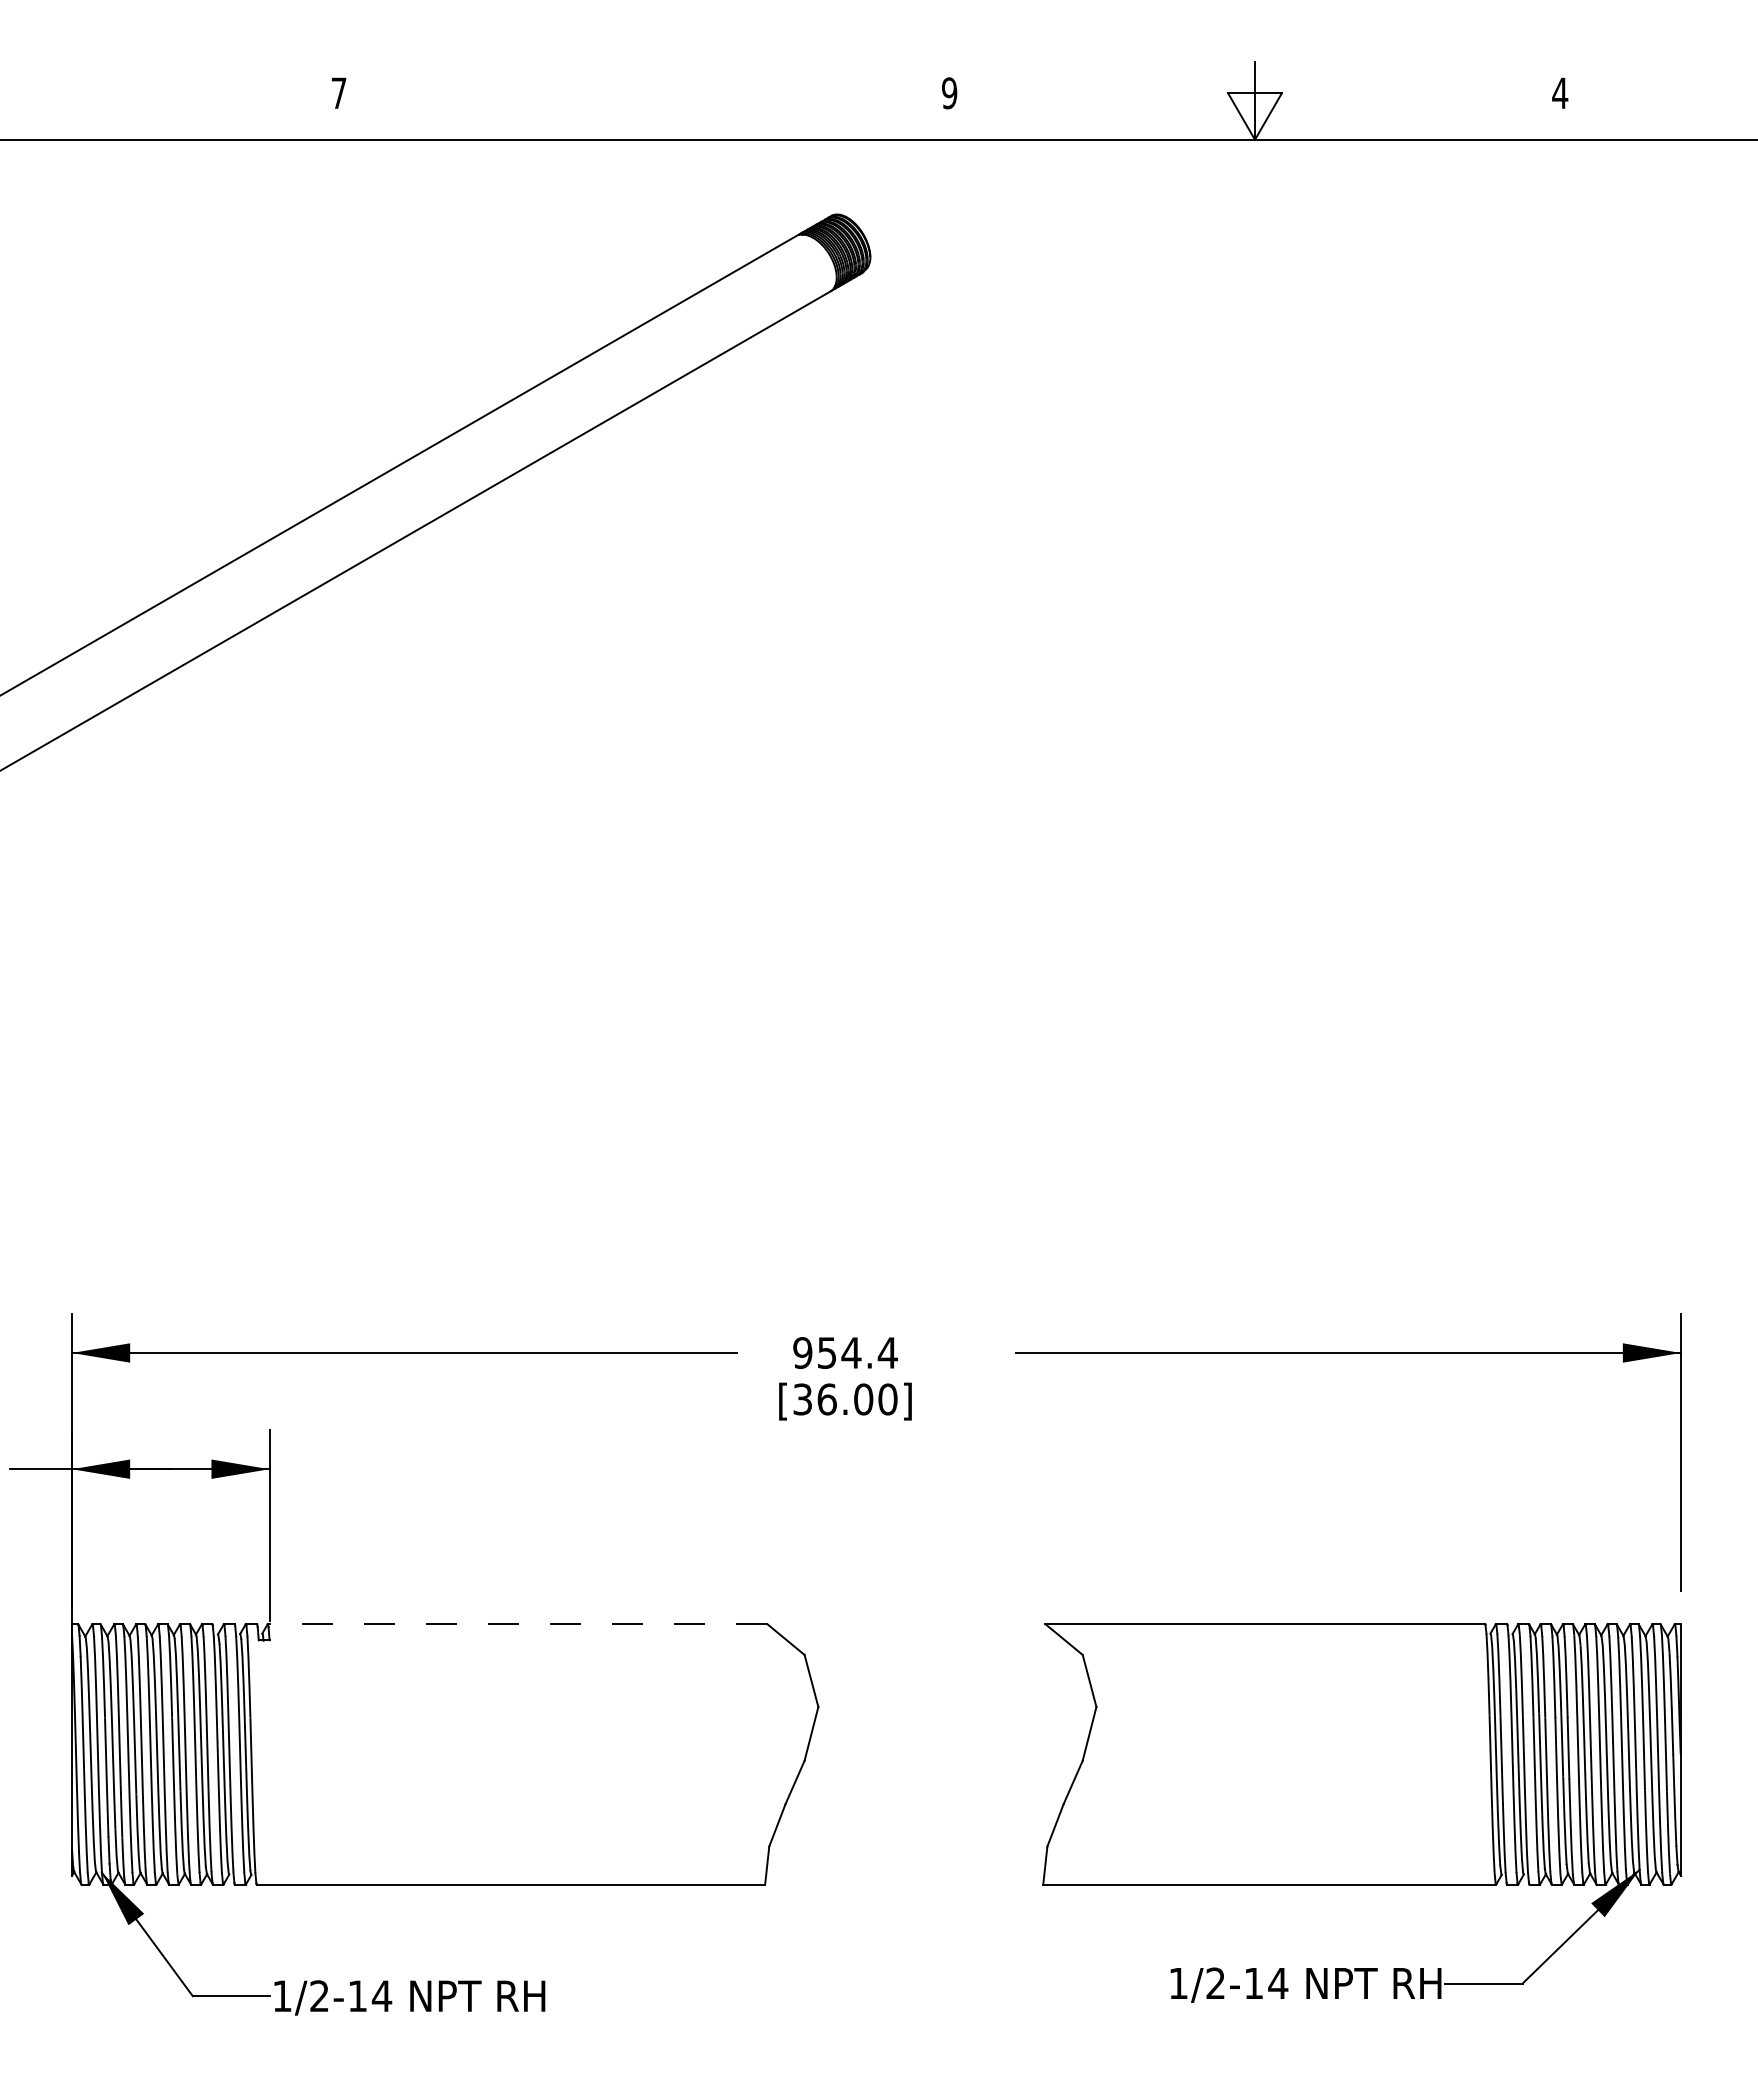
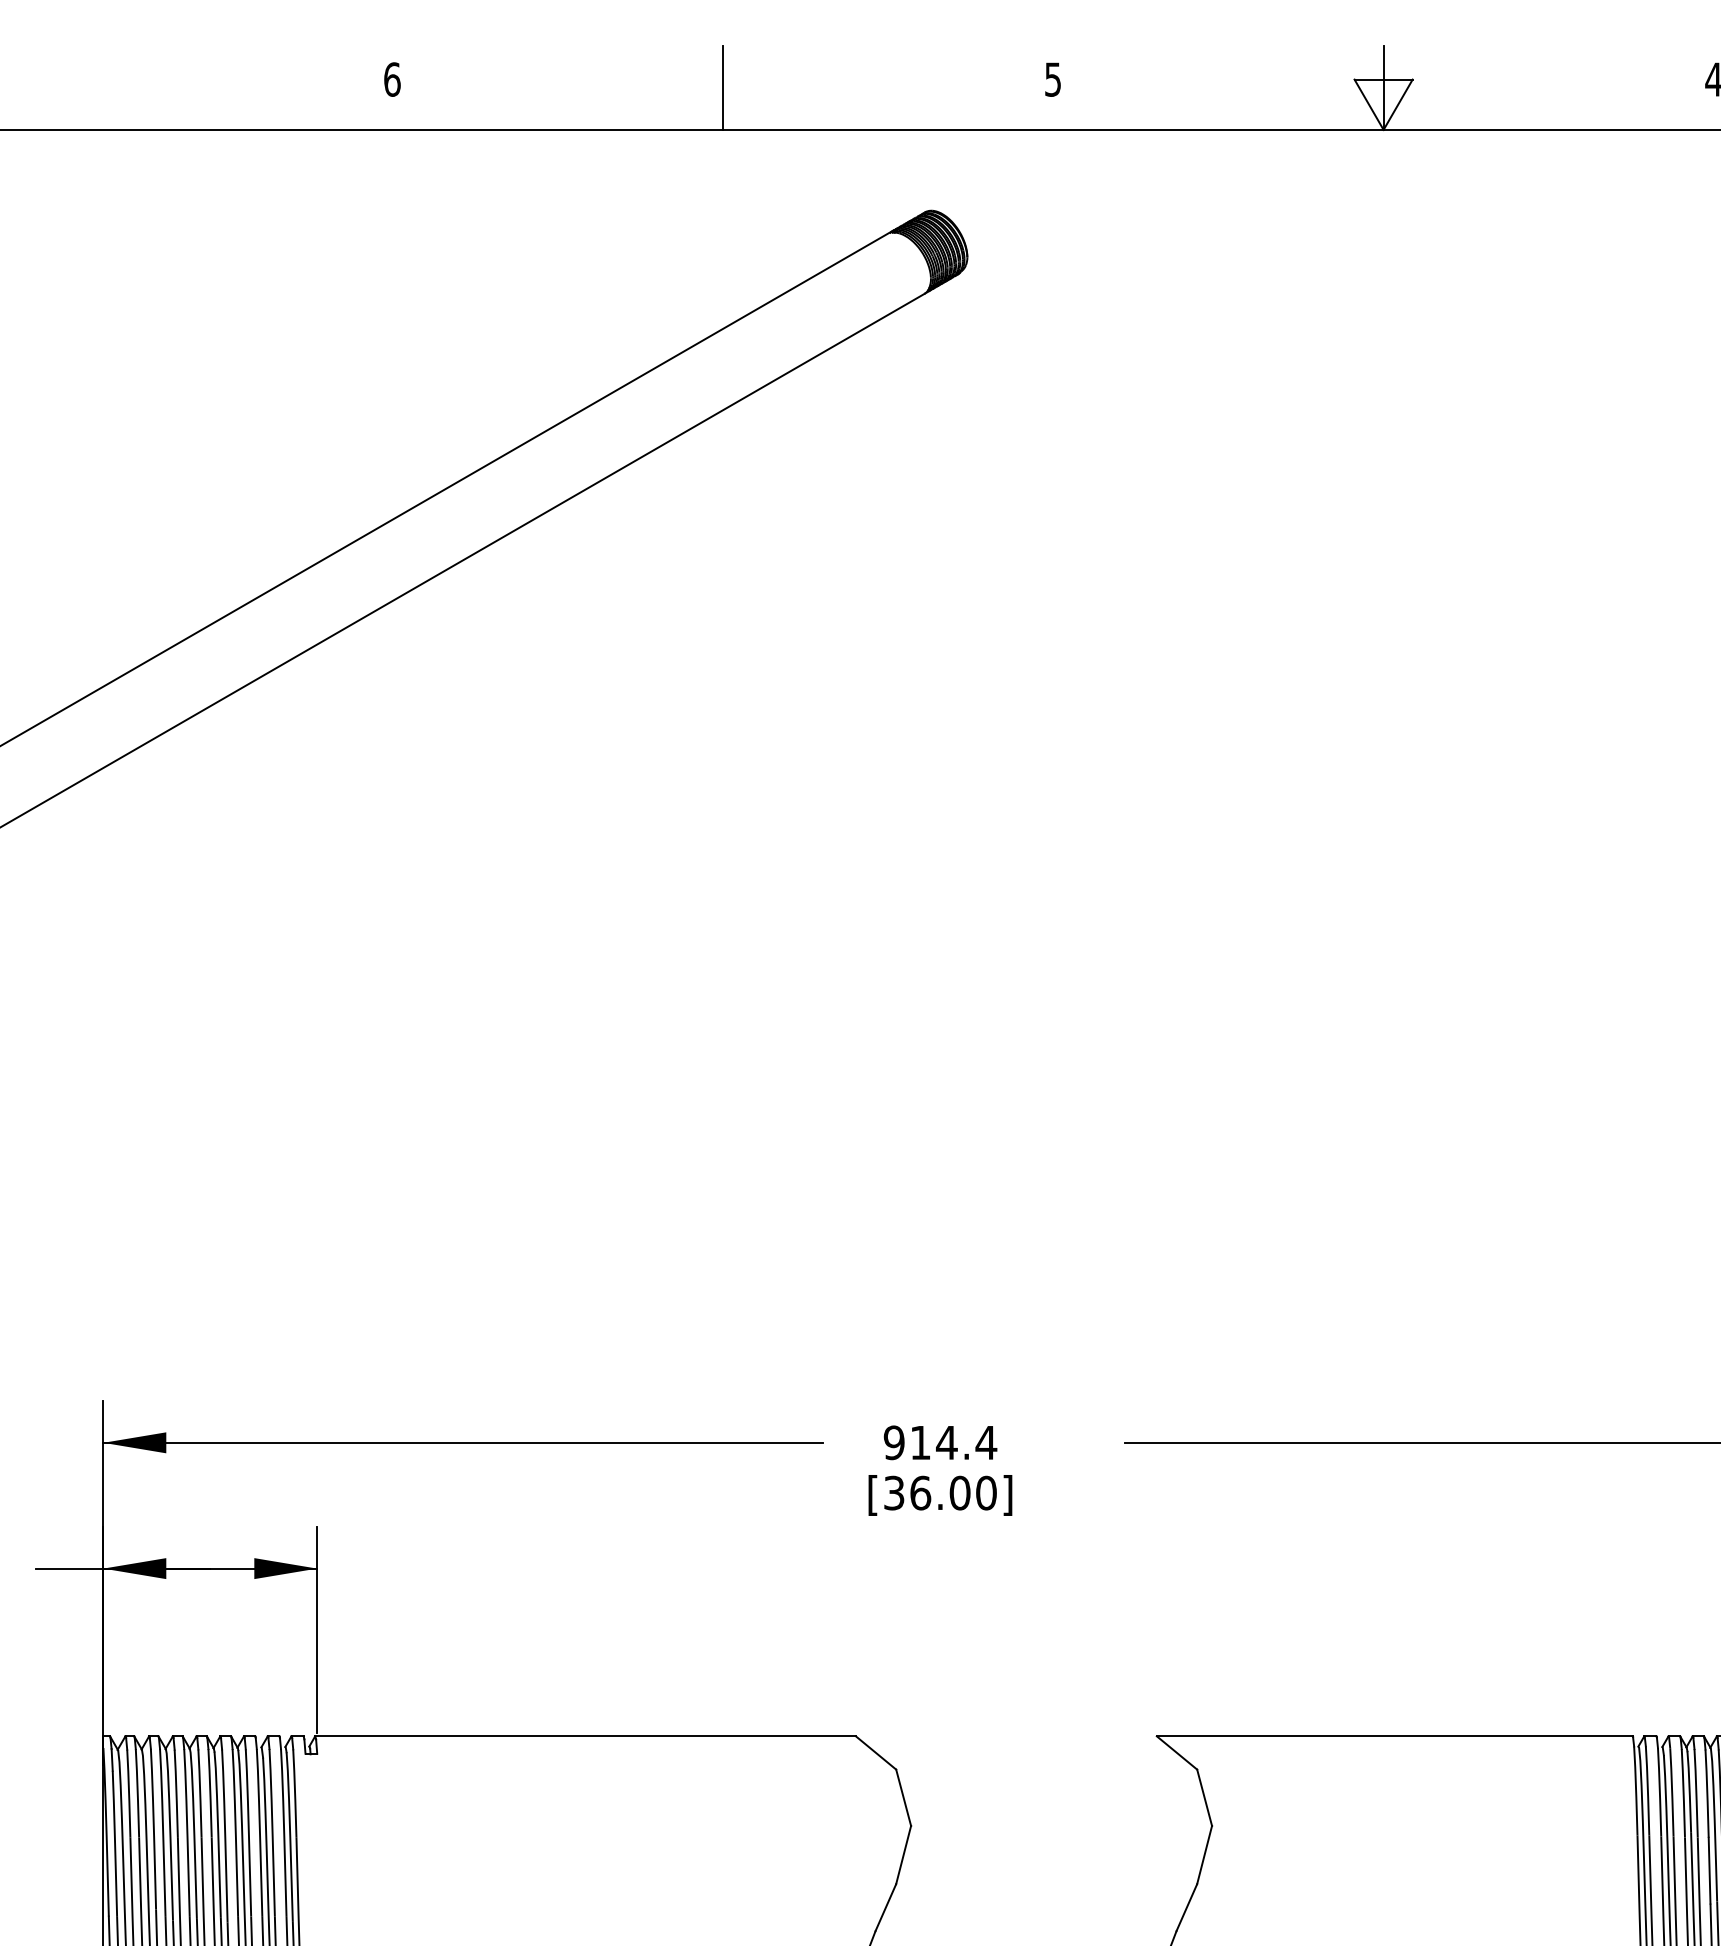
text: (949, 92) -> (1053, 78), 9 -> 5
text: (338, 93) -> (391, 79), 7 -> 6
line: (644, 100) -> (722, 87), added
text: (826, 1352) -> (919, 1442), 954.4 -> 914.4
line: (517, 1624) -> (585, 1736), dashed -> solid

